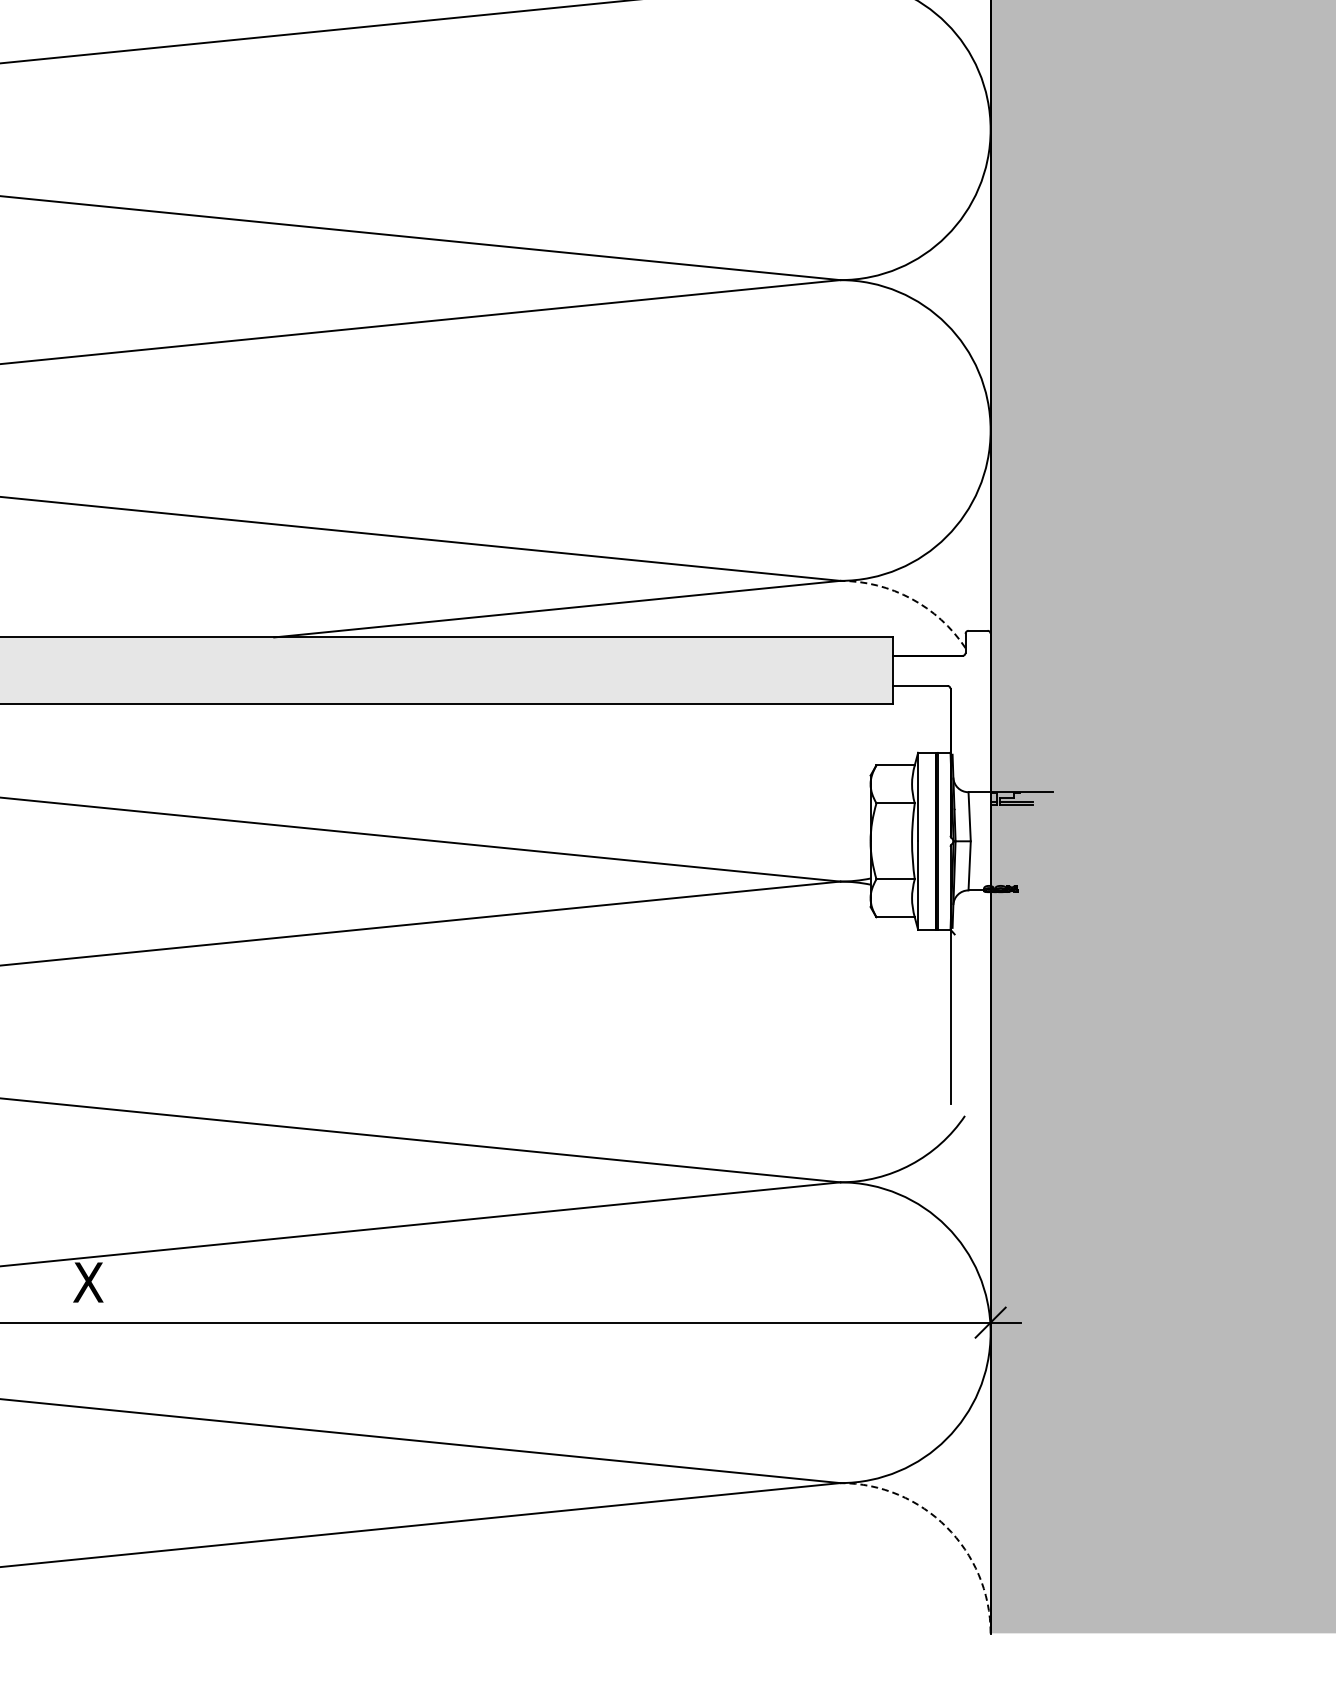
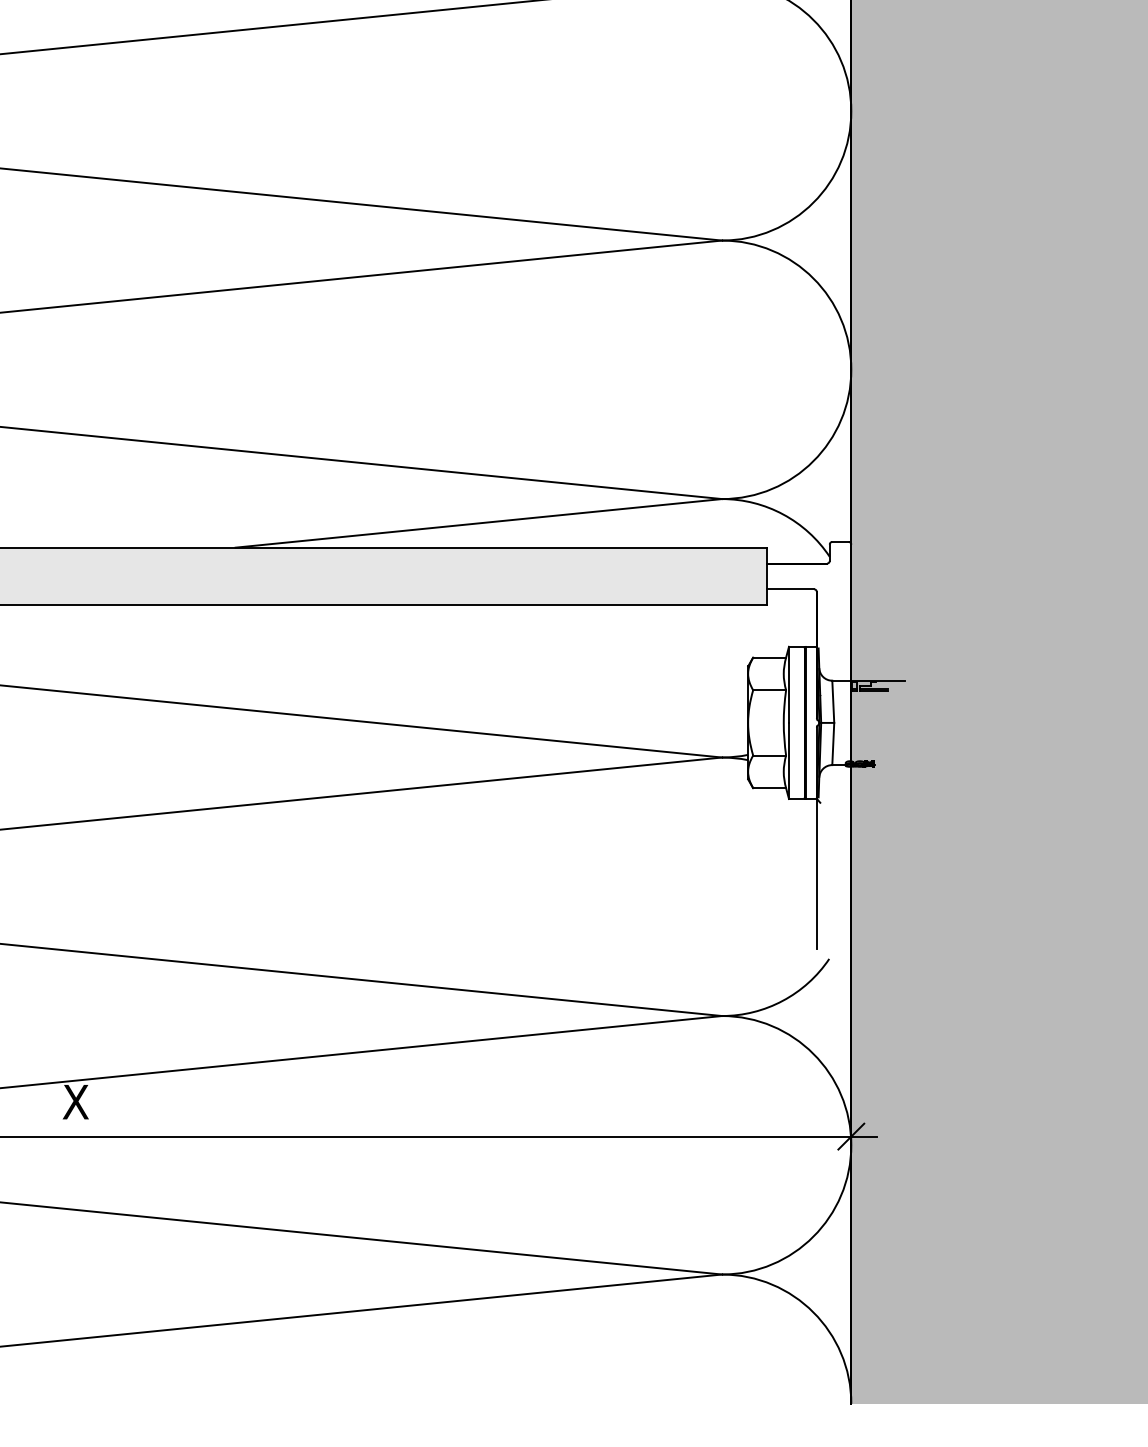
arc: (911, 598) -> (783, 514), dashed -> solid
arc: (946, 1527) -> (813, 1312), dashed -> solid

